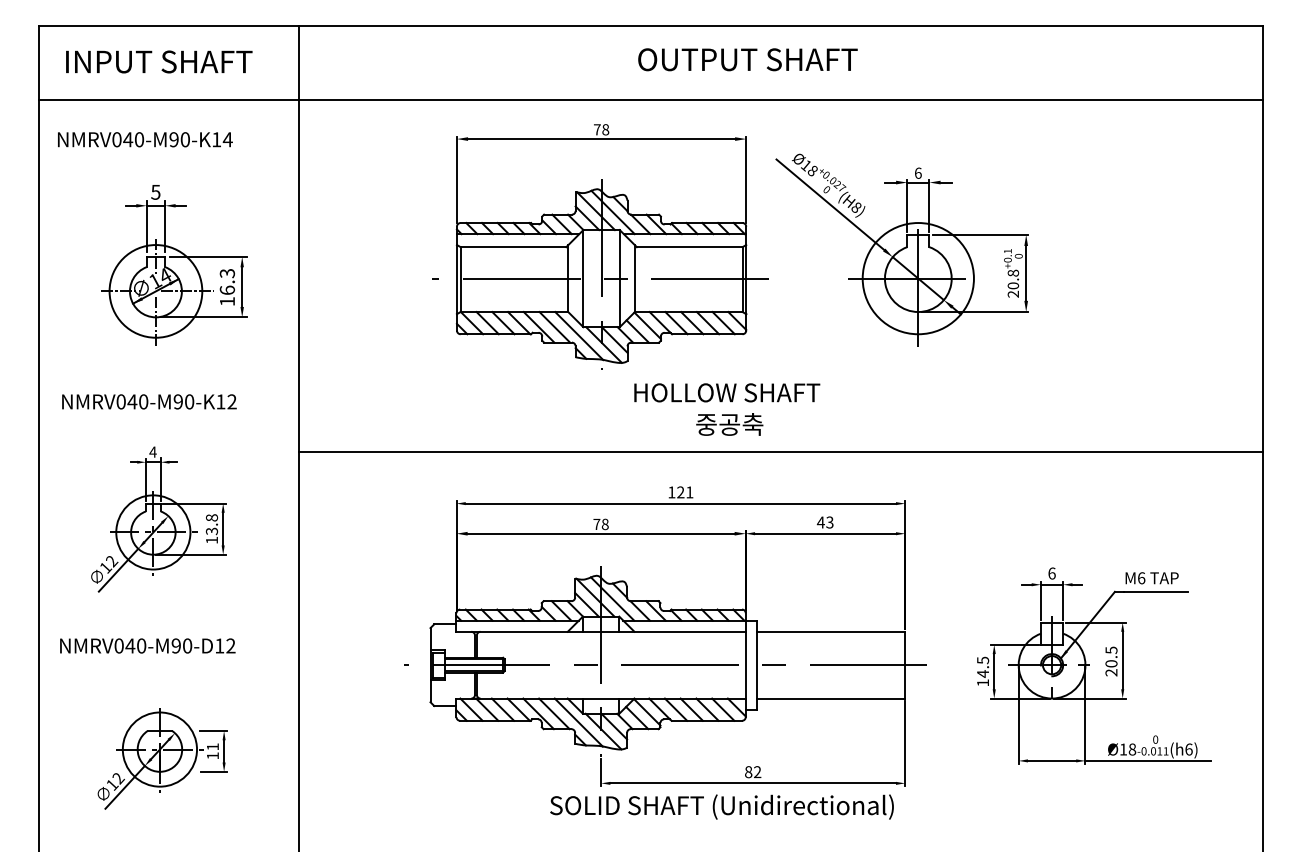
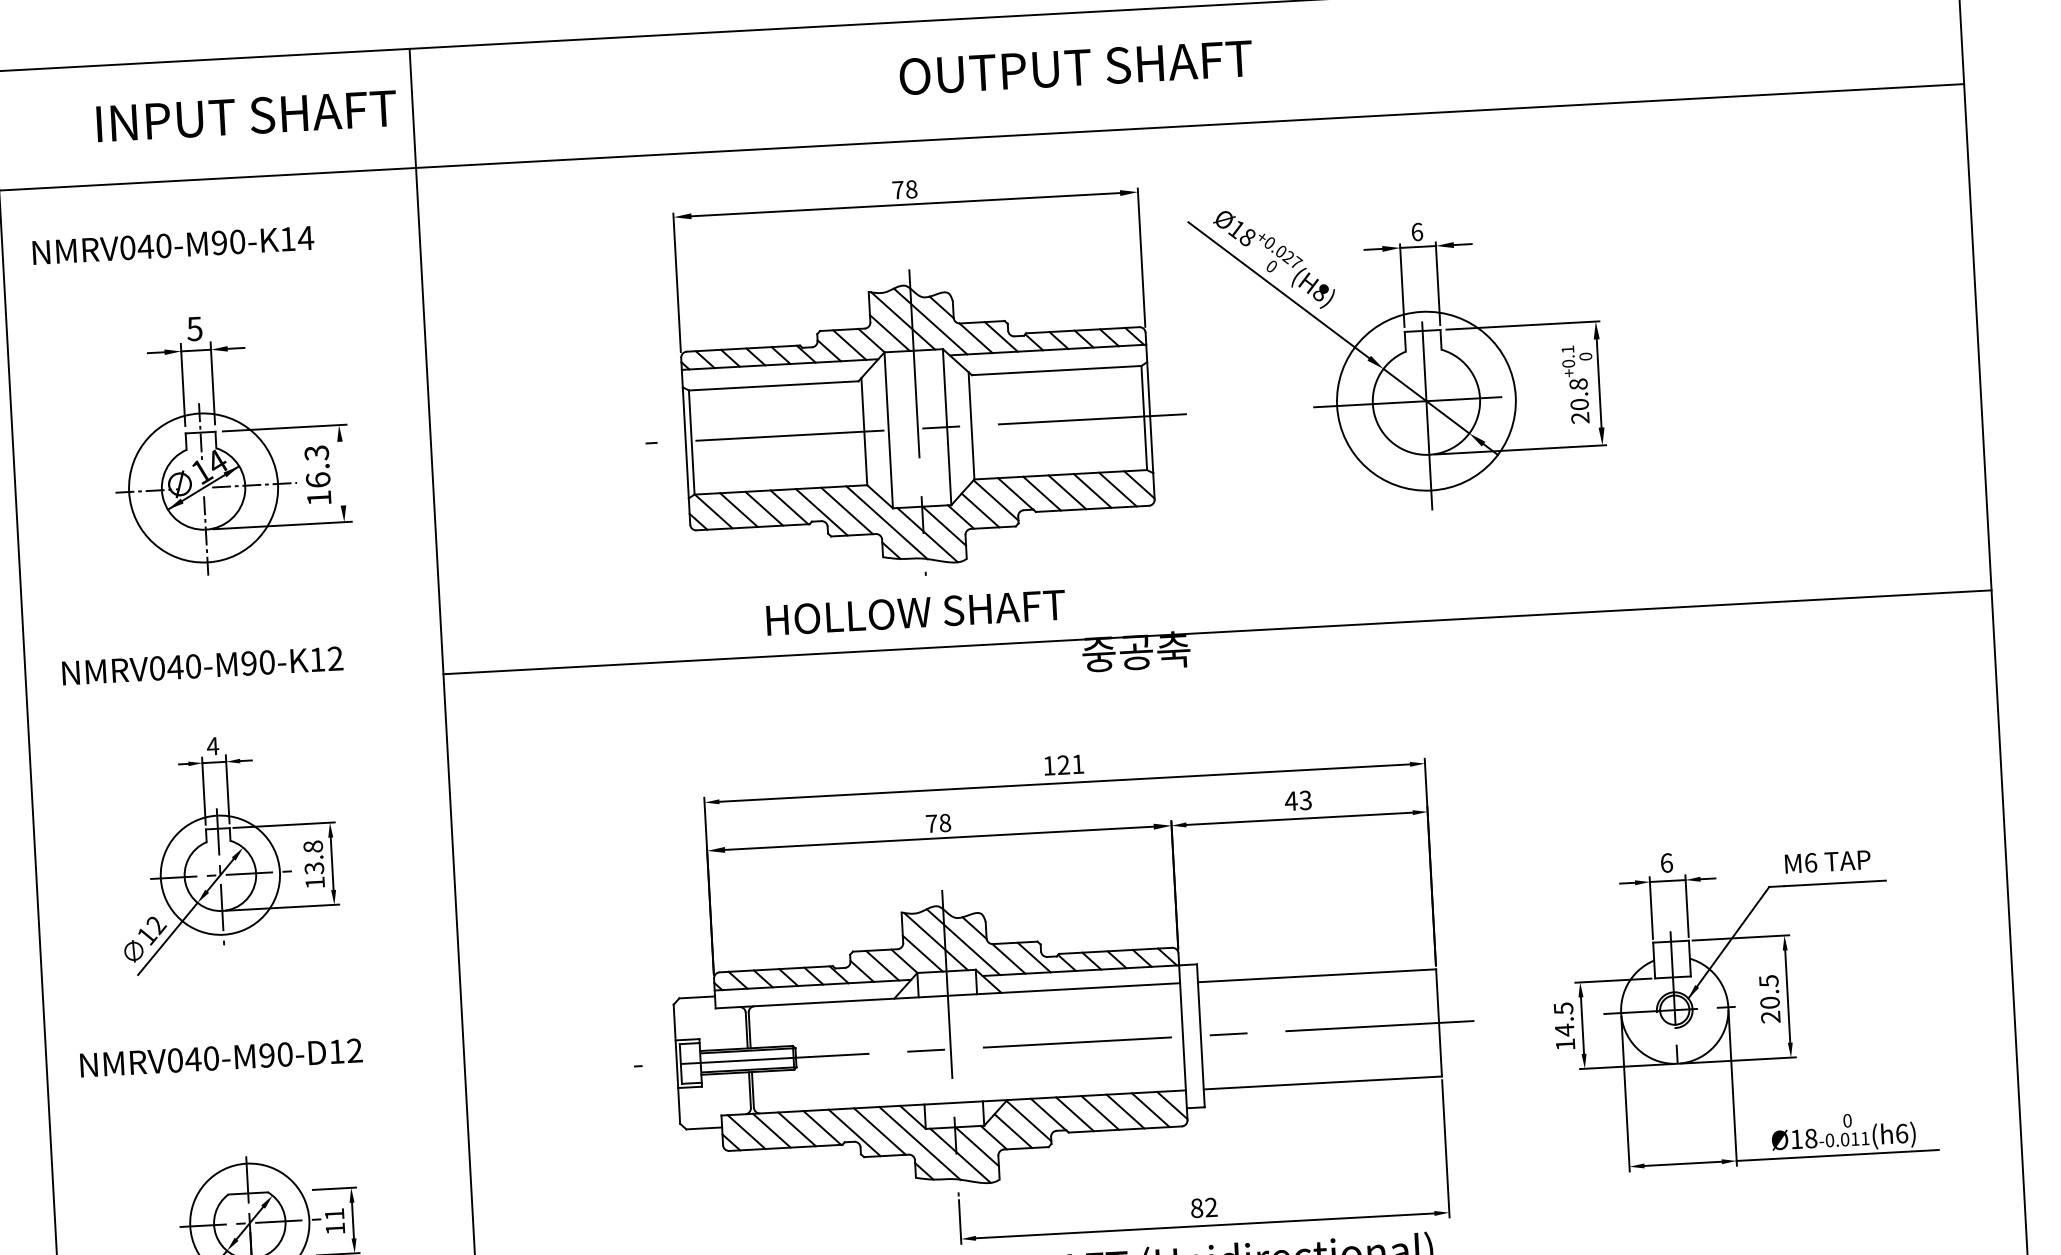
text: (747, 59) -> (1075, 67), moved
text: (159, 61) -> (247, 115), moved
line: (242, 286) -> (342, 472), removed
text: (727, 392) -> (916, 612), moved
line: (780, 452) -> (1217, 632), moved

